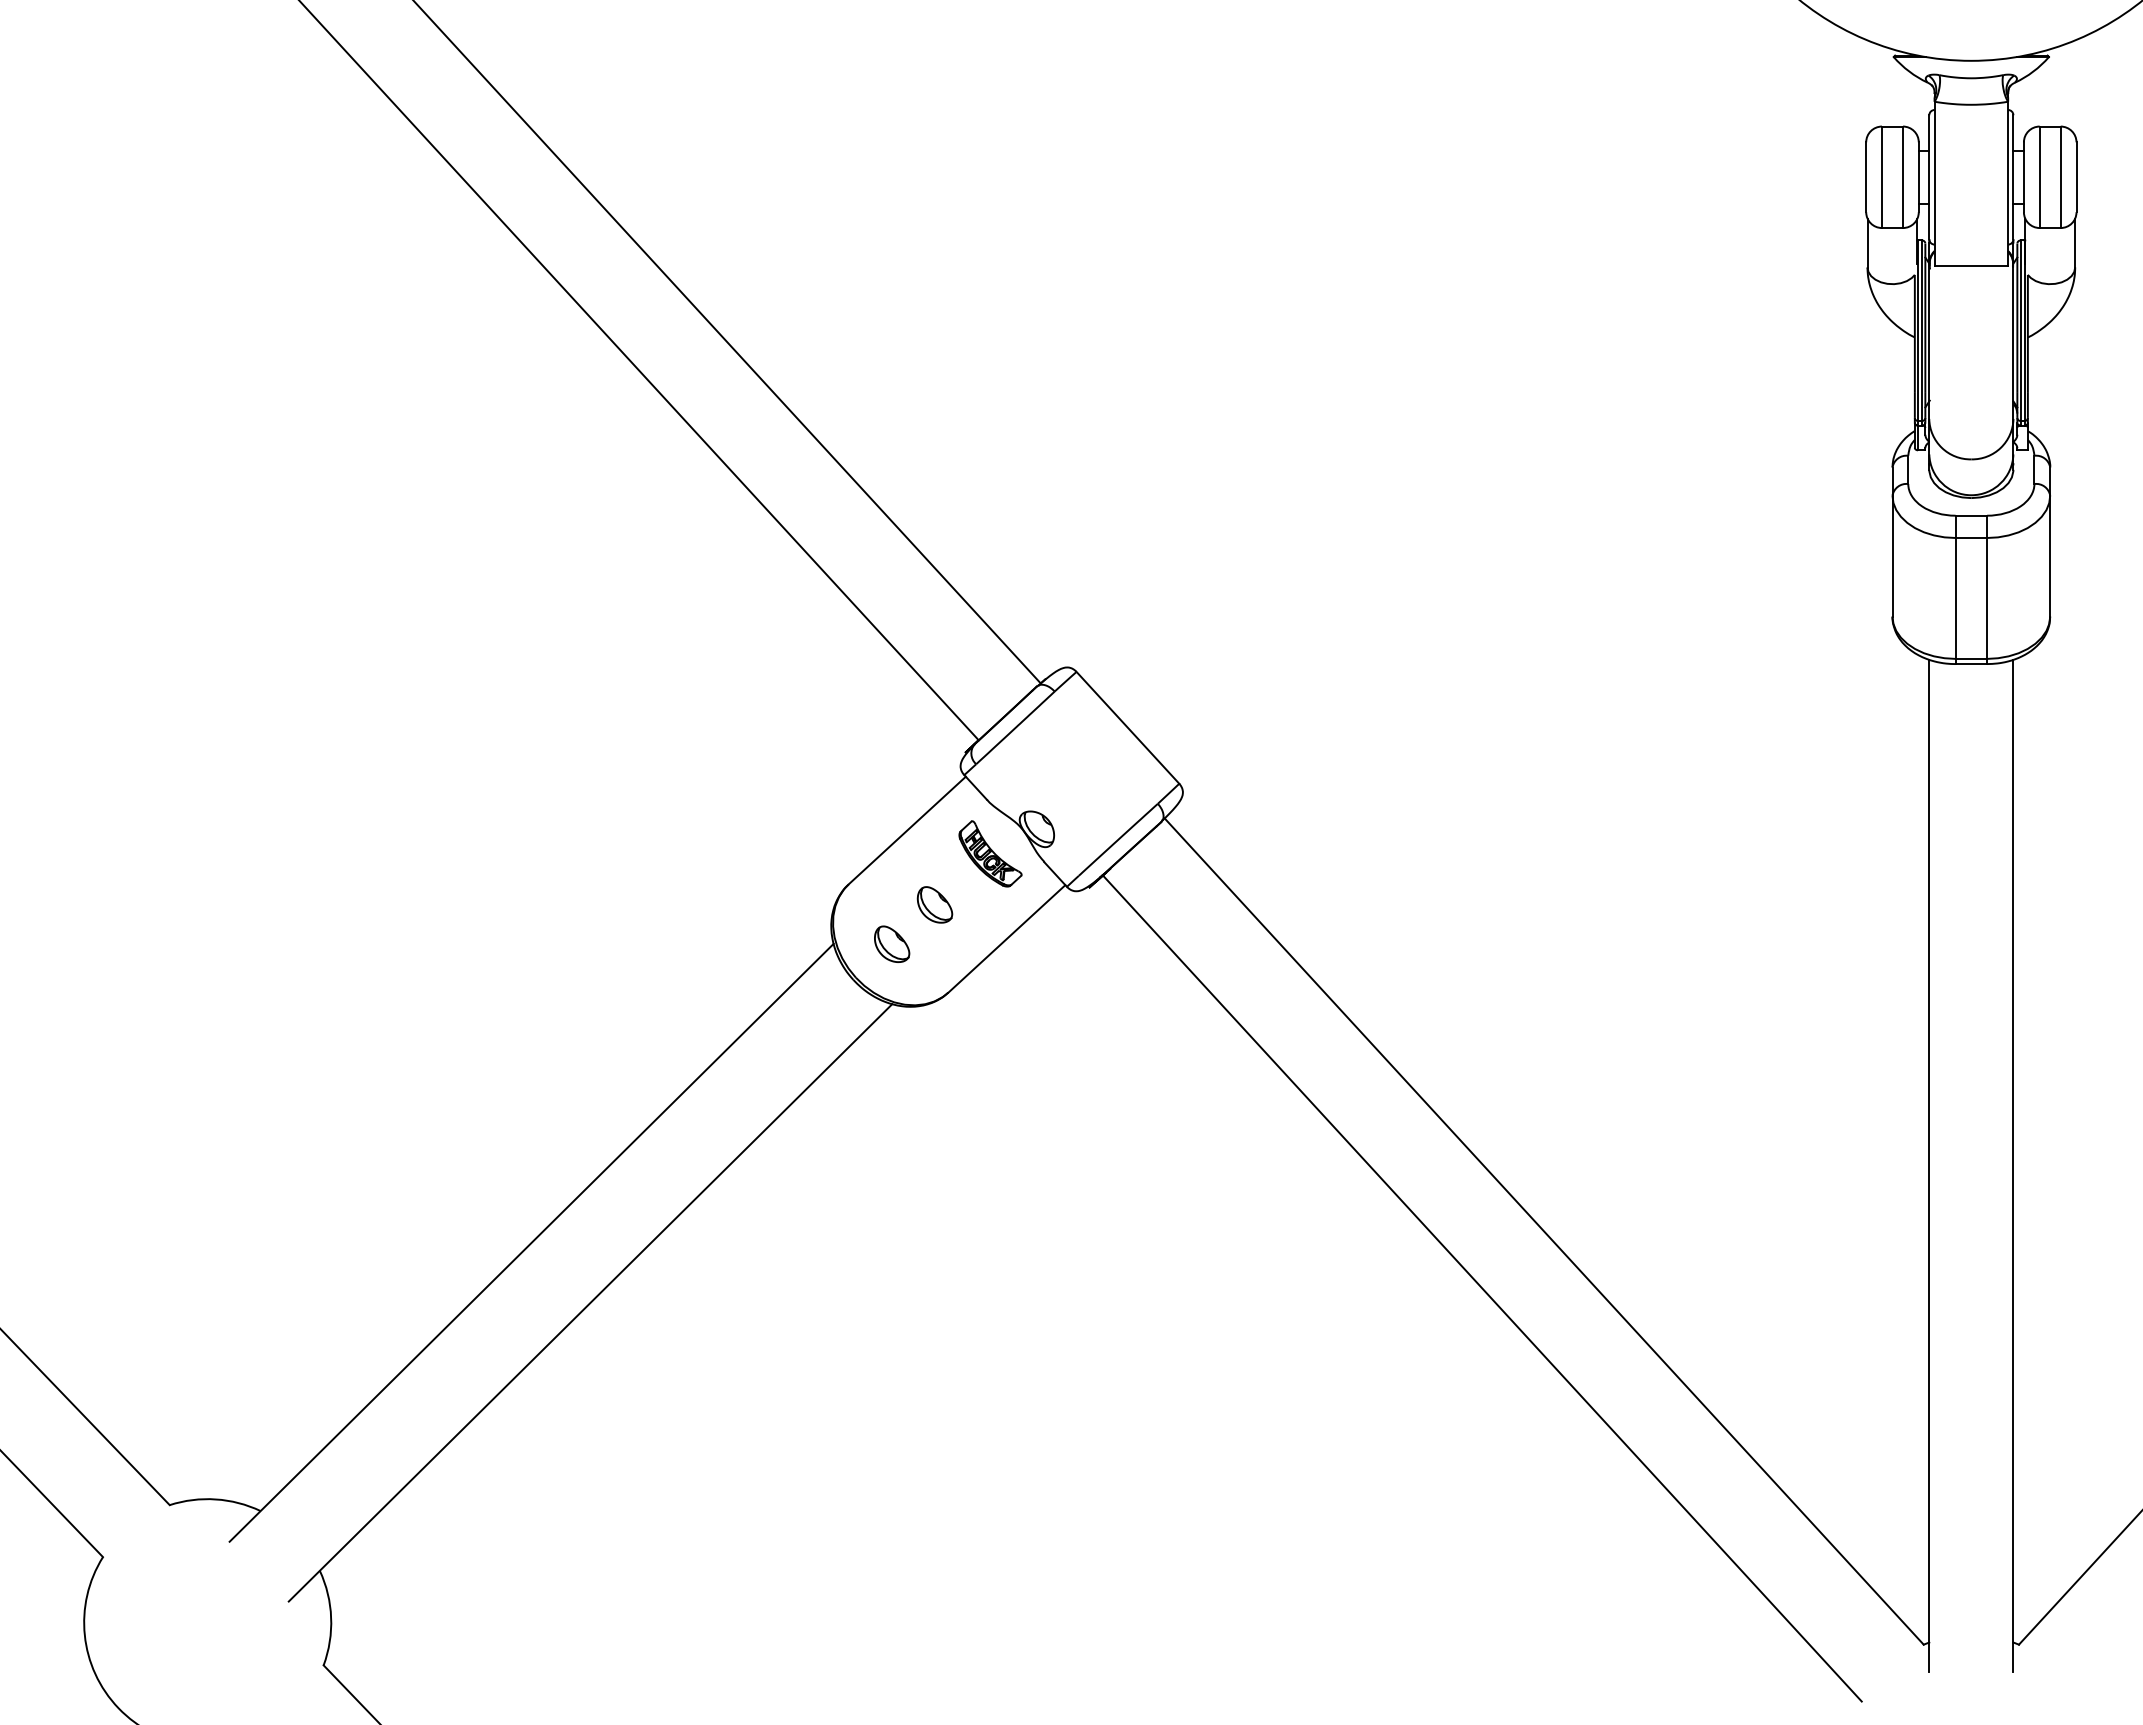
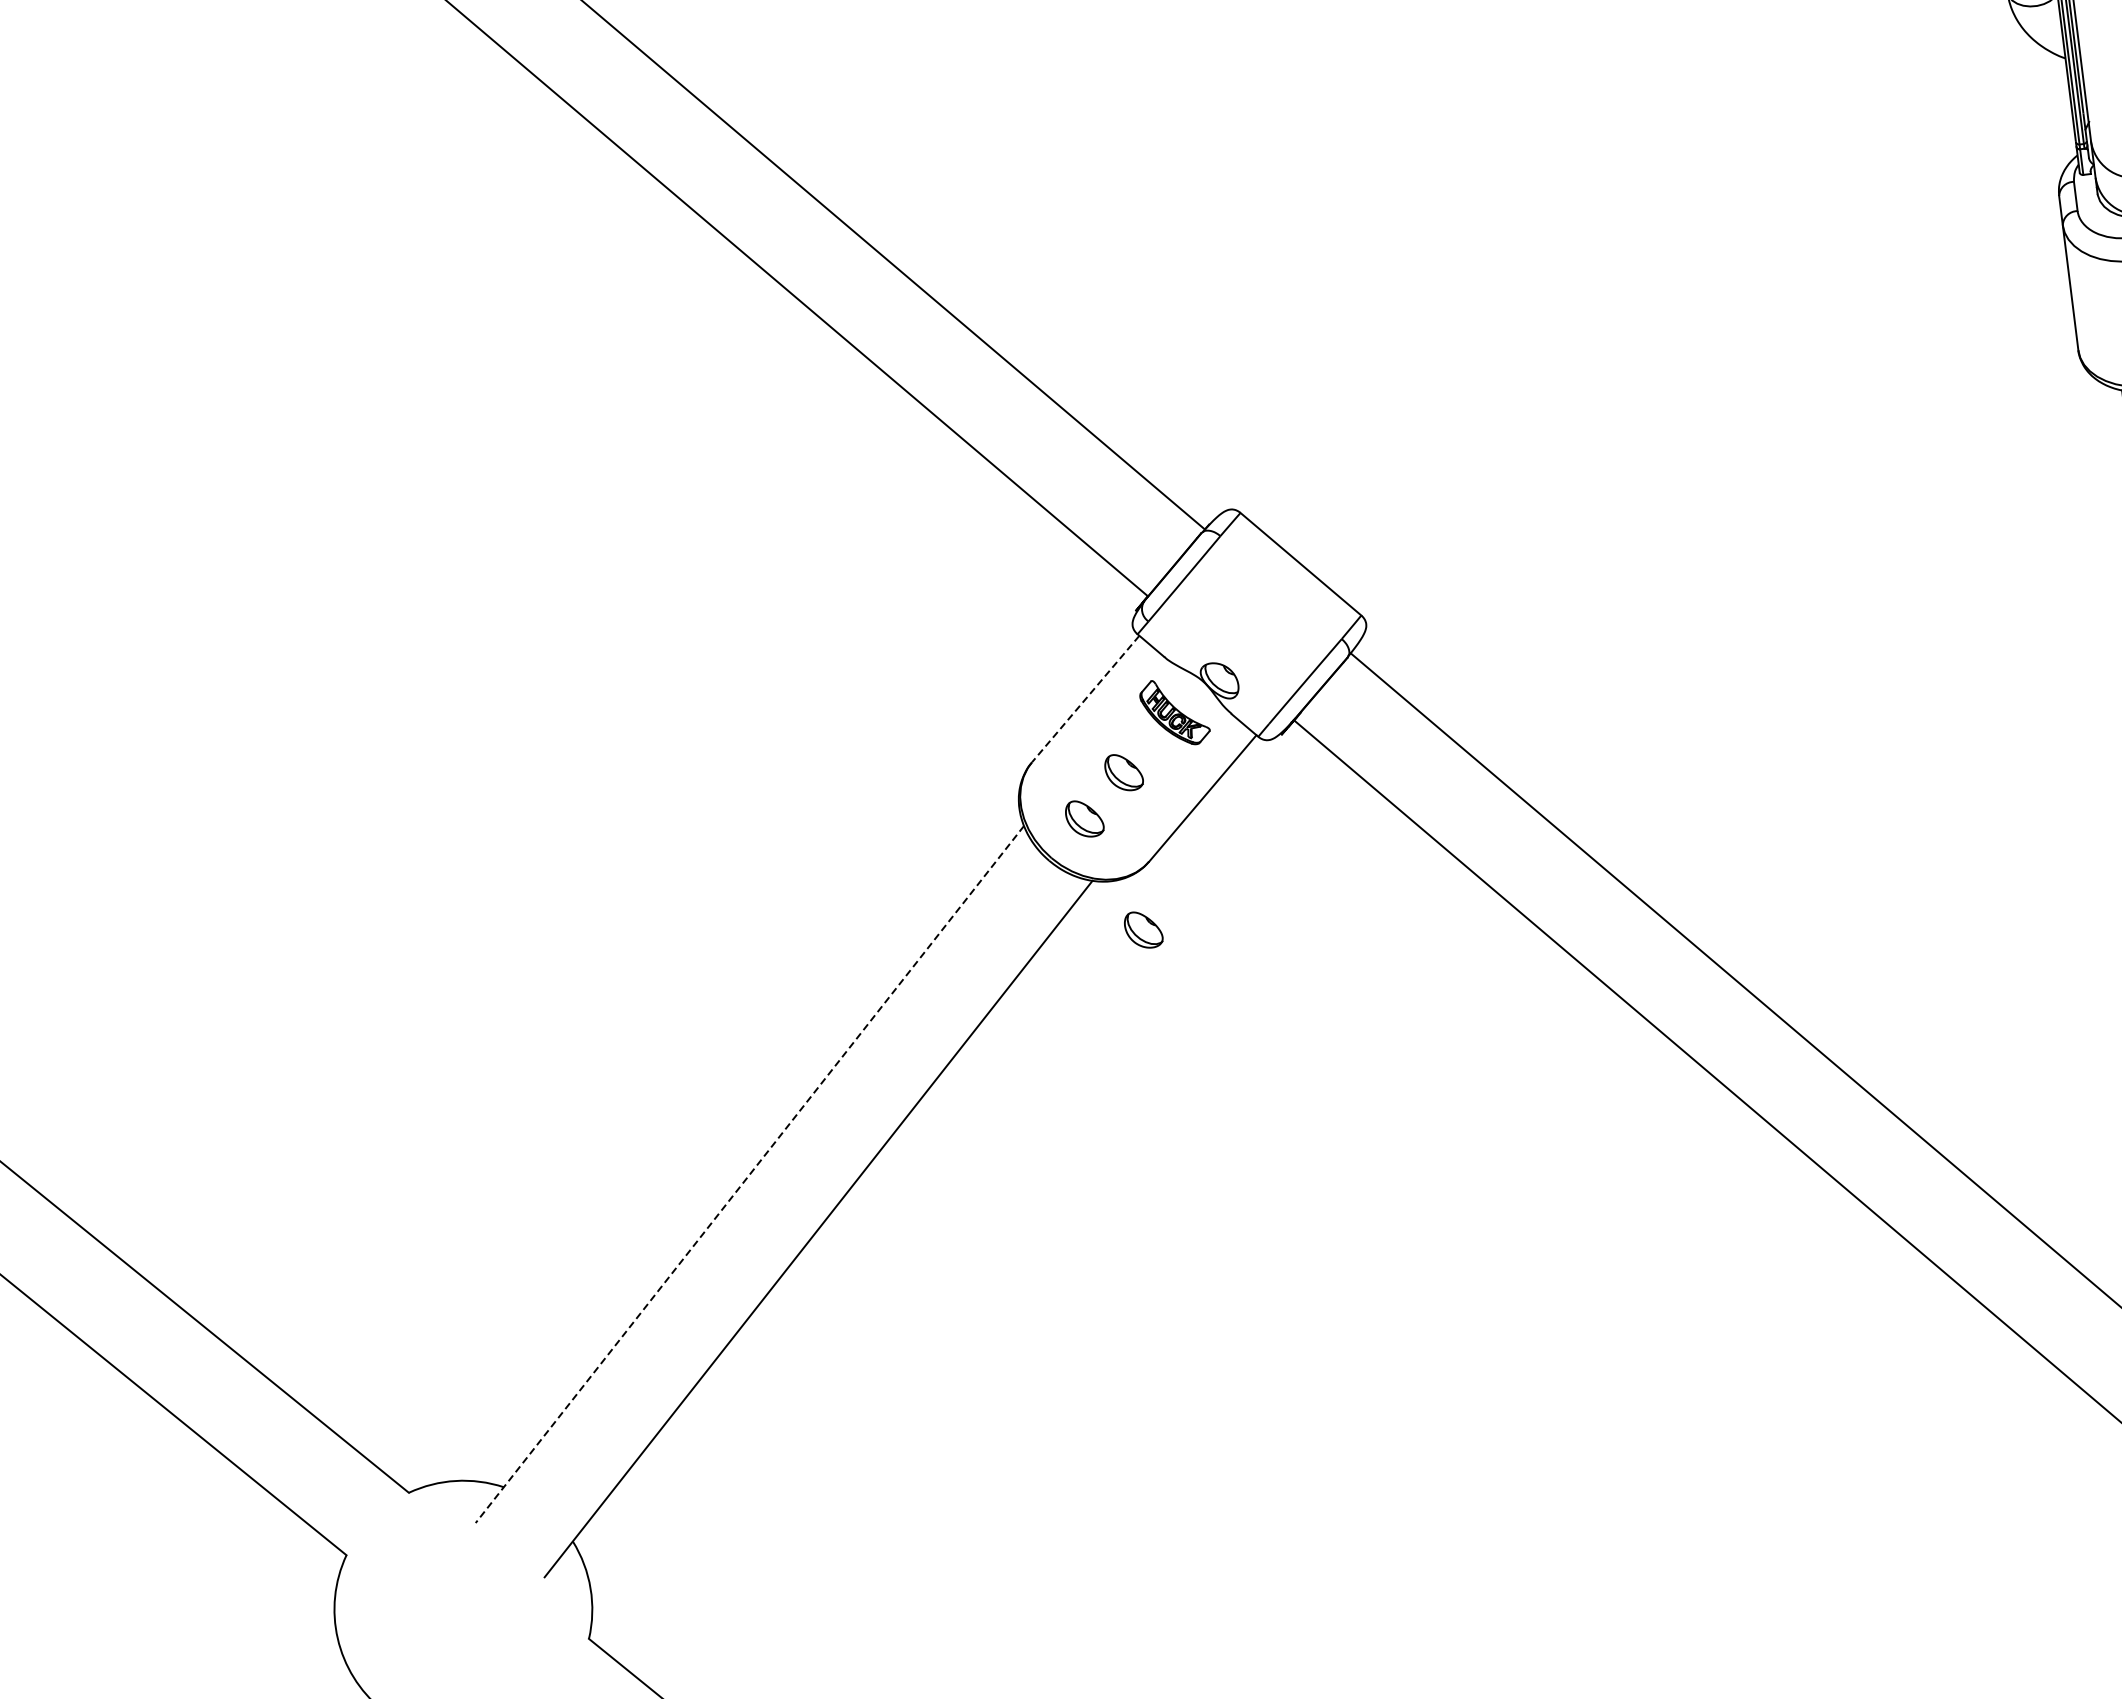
line: (906, 830) -> (1084, 699), solid -> dashed
part: (934, 1056) -> (1143, 929), added
line: (531, 1242) -> (749, 1174), solid -> dashed

